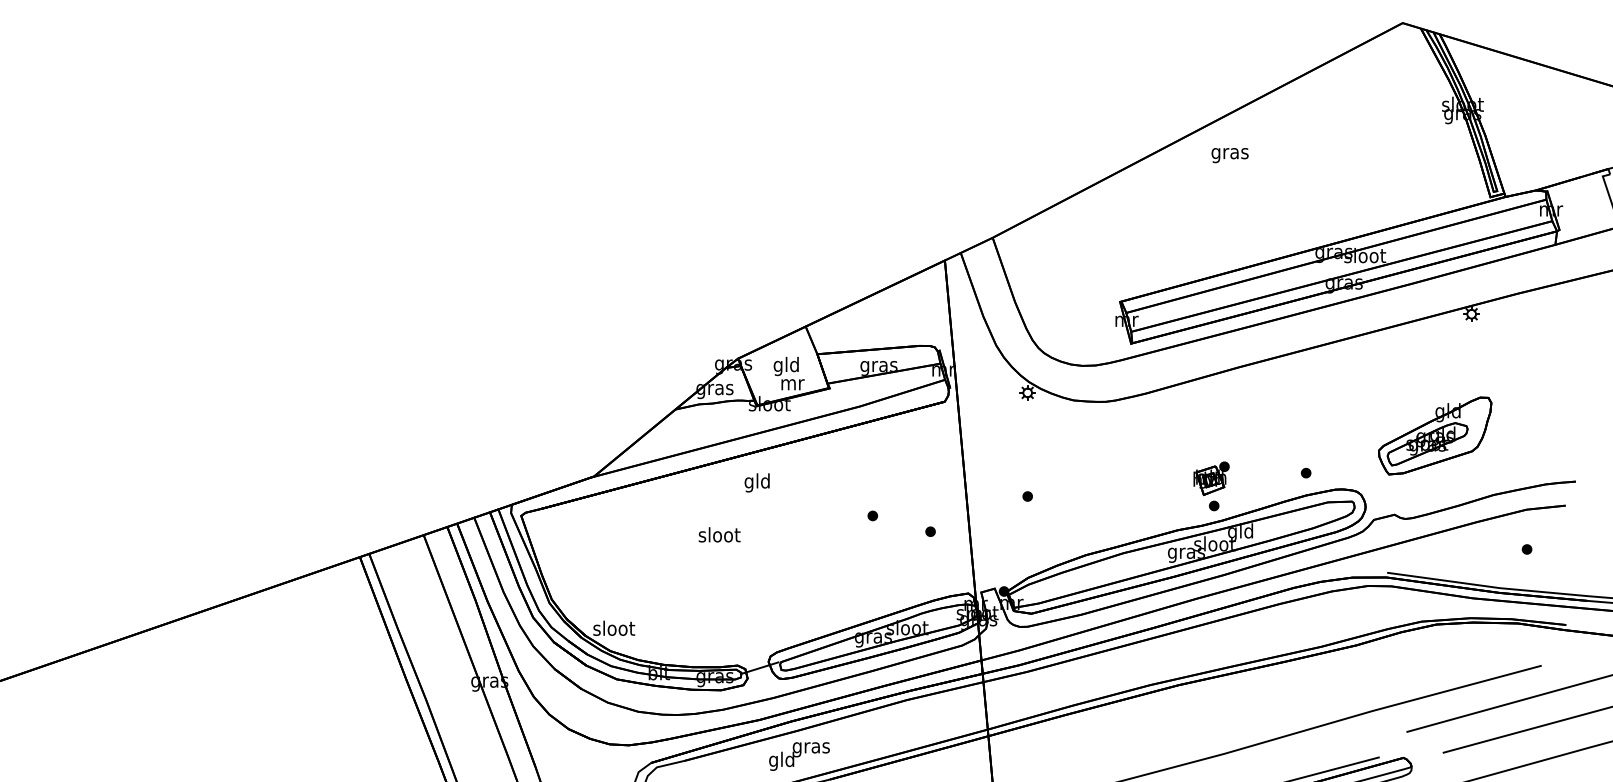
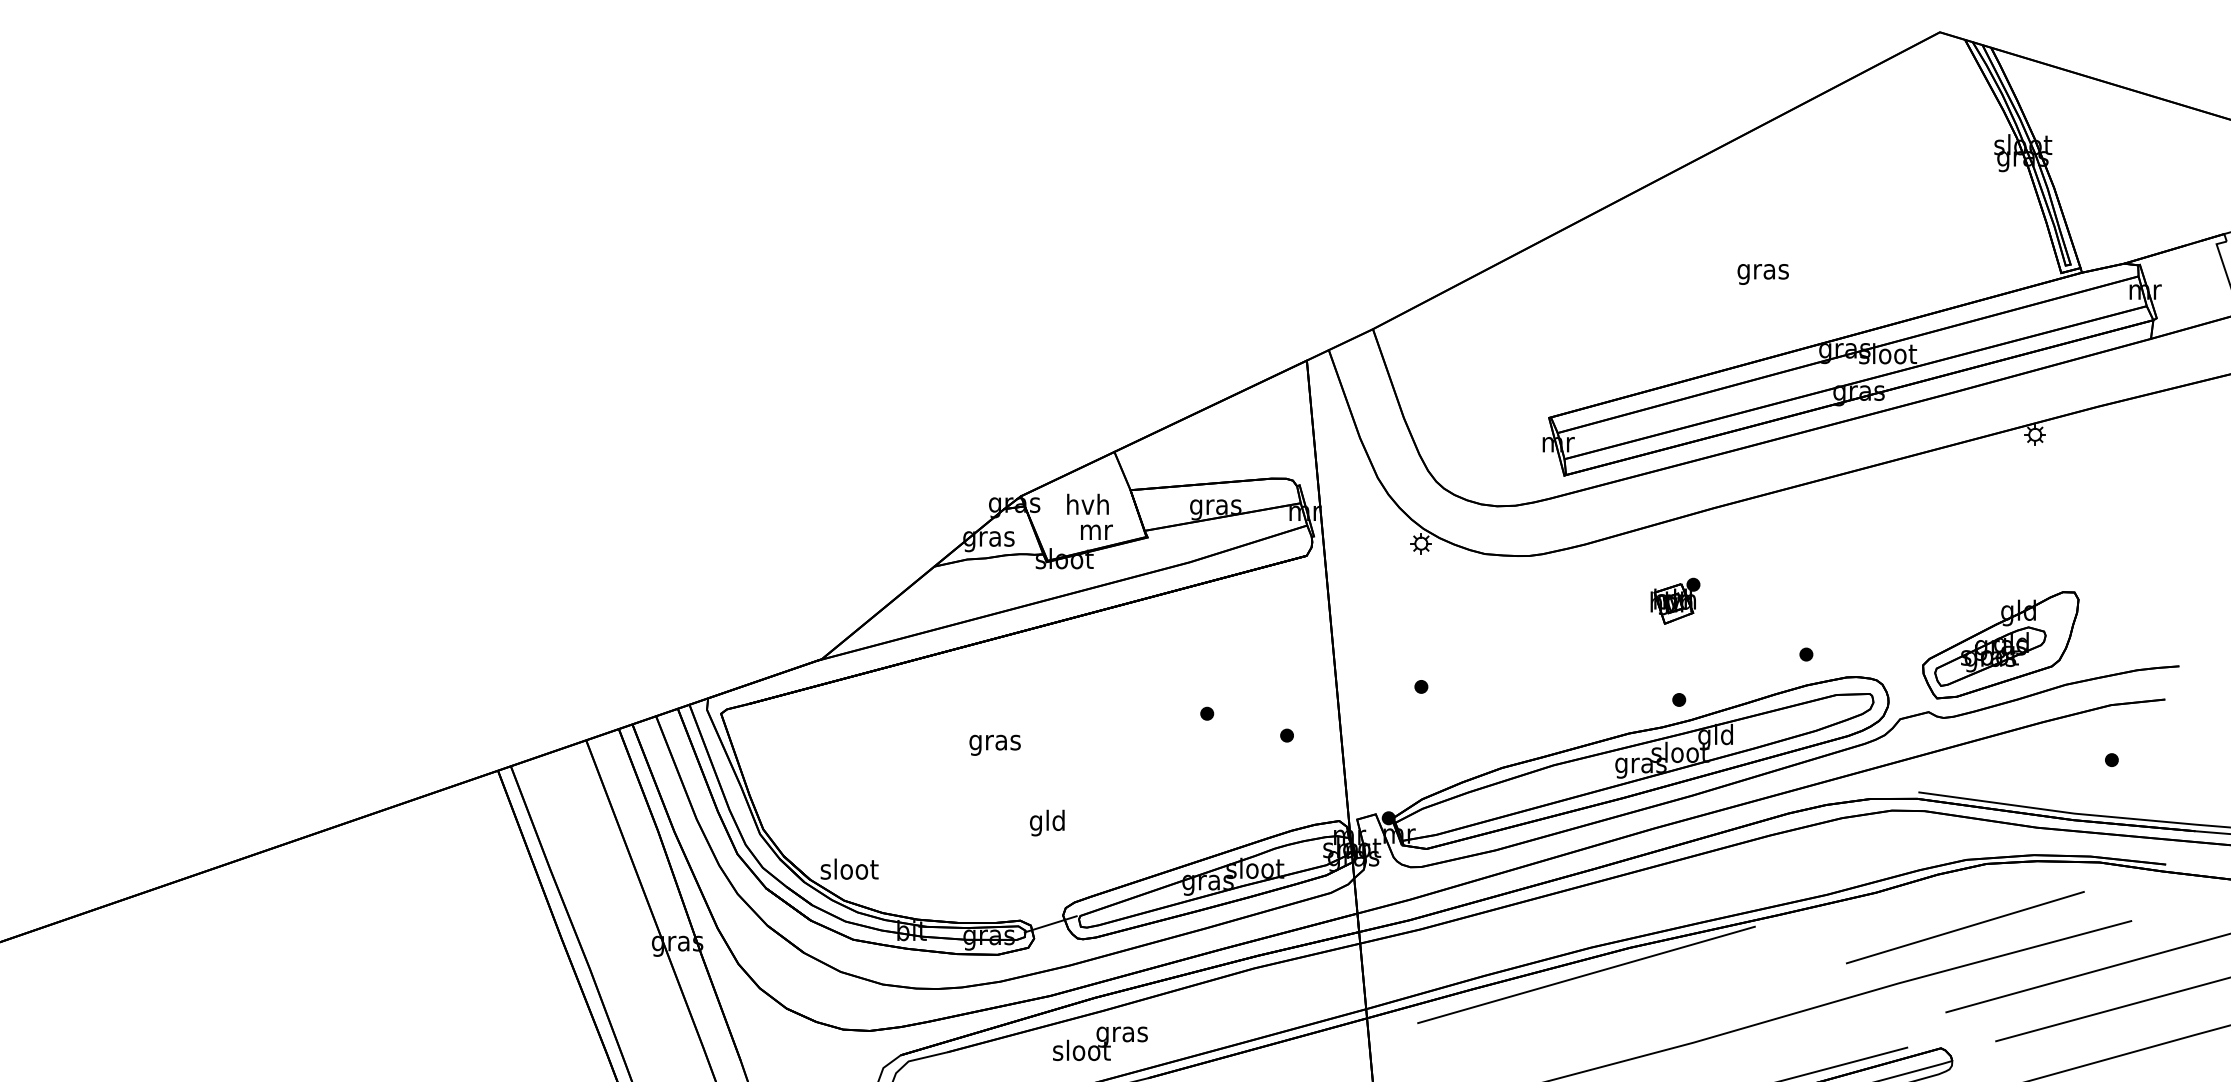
text: (1229, 155) -> (1762, 274), moved
text: (786, 366) -> (1087, 506), gld -> hvh
part: (1434, 436) -> (2000, 645), moved
part: (1211, 478) -> (1675, 600), moved
text: (757, 482) -> (1047, 822), moved
text: (719, 536) -> (995, 742), sloot -> gras
line: (1420, 670) -> (1964, 927), added
line: (1147, 704) -> (1586, 974), added
text: (781, 760) -> (1081, 1052), gld -> sloot

